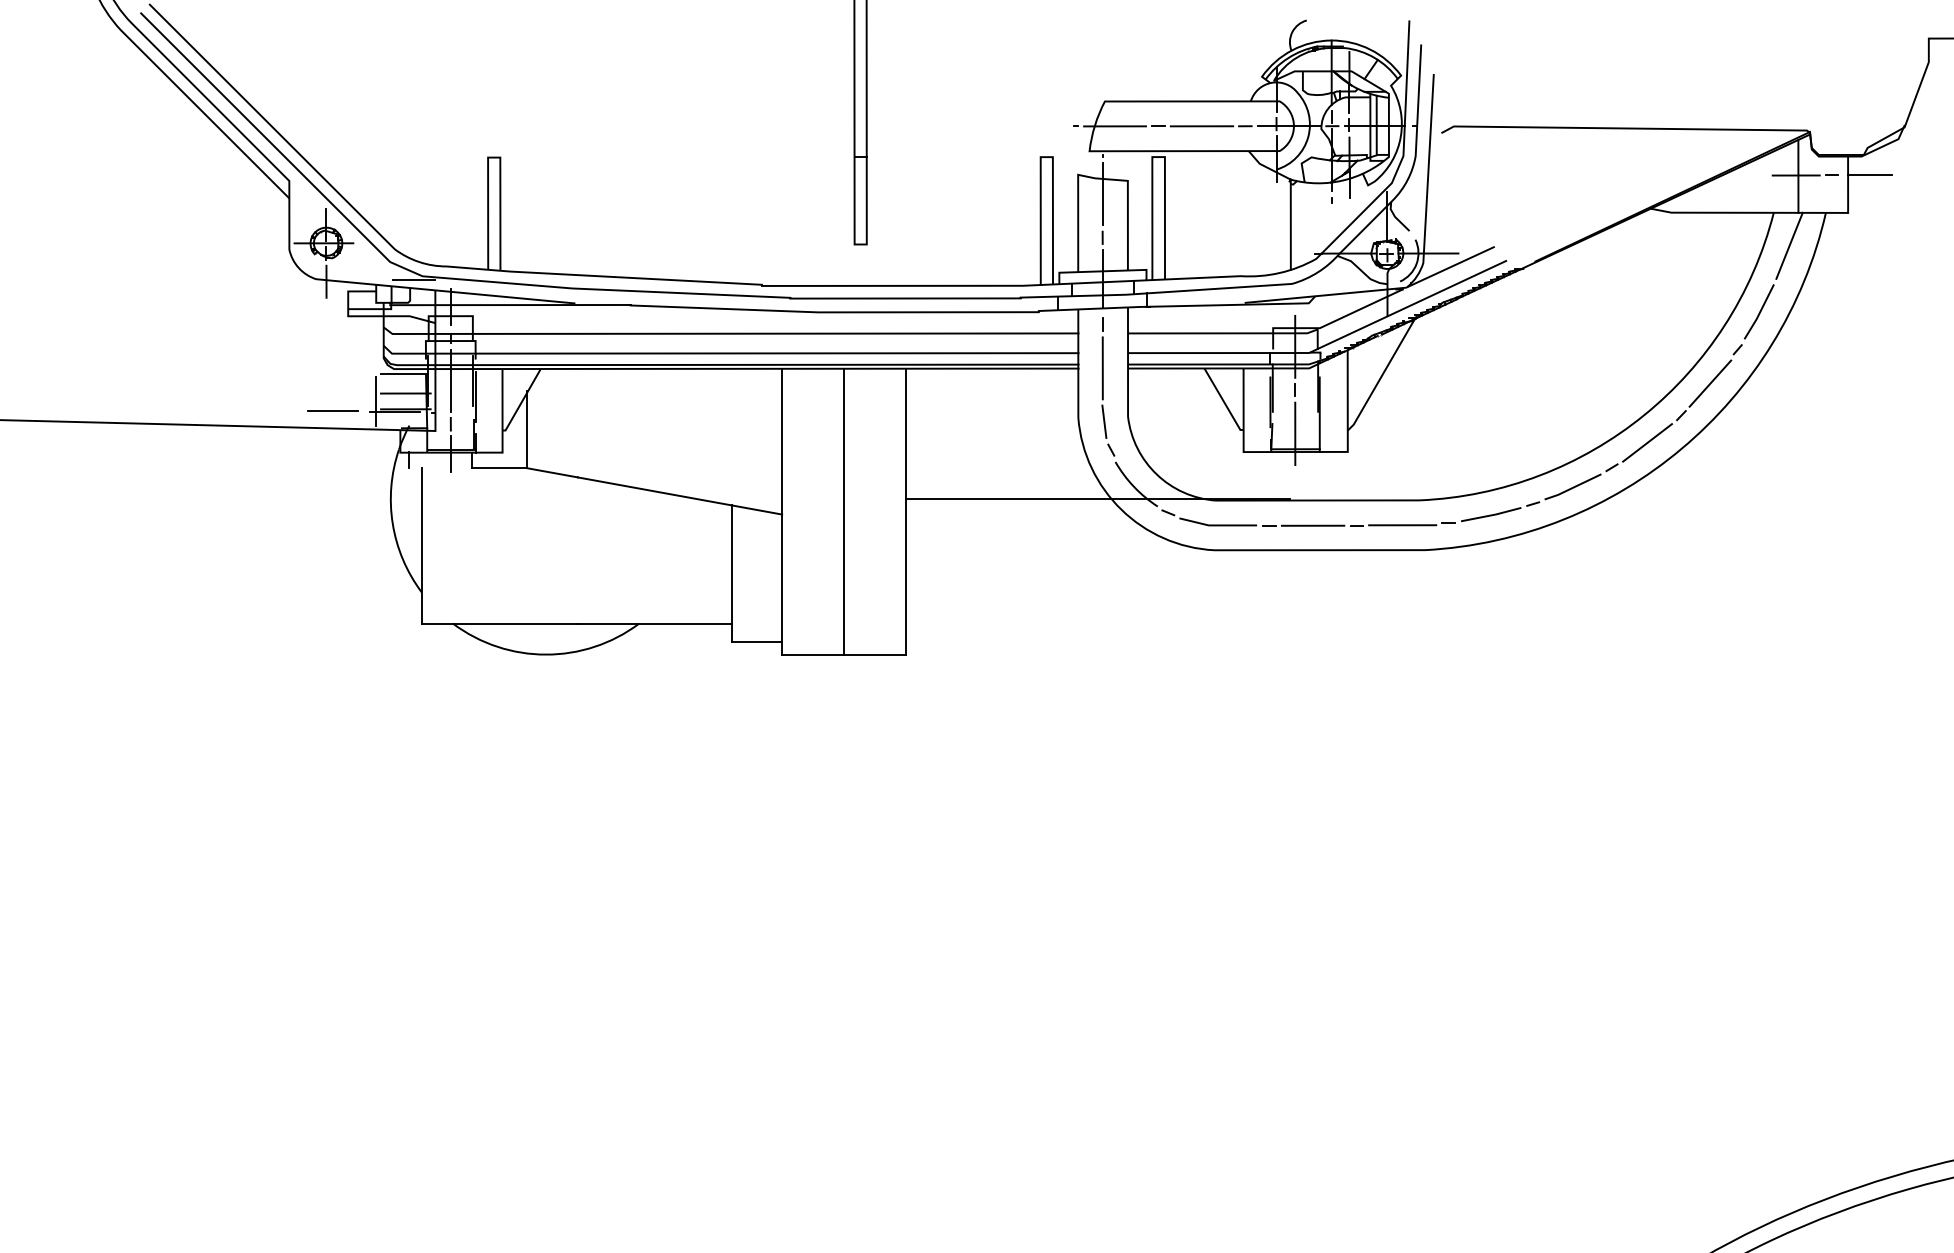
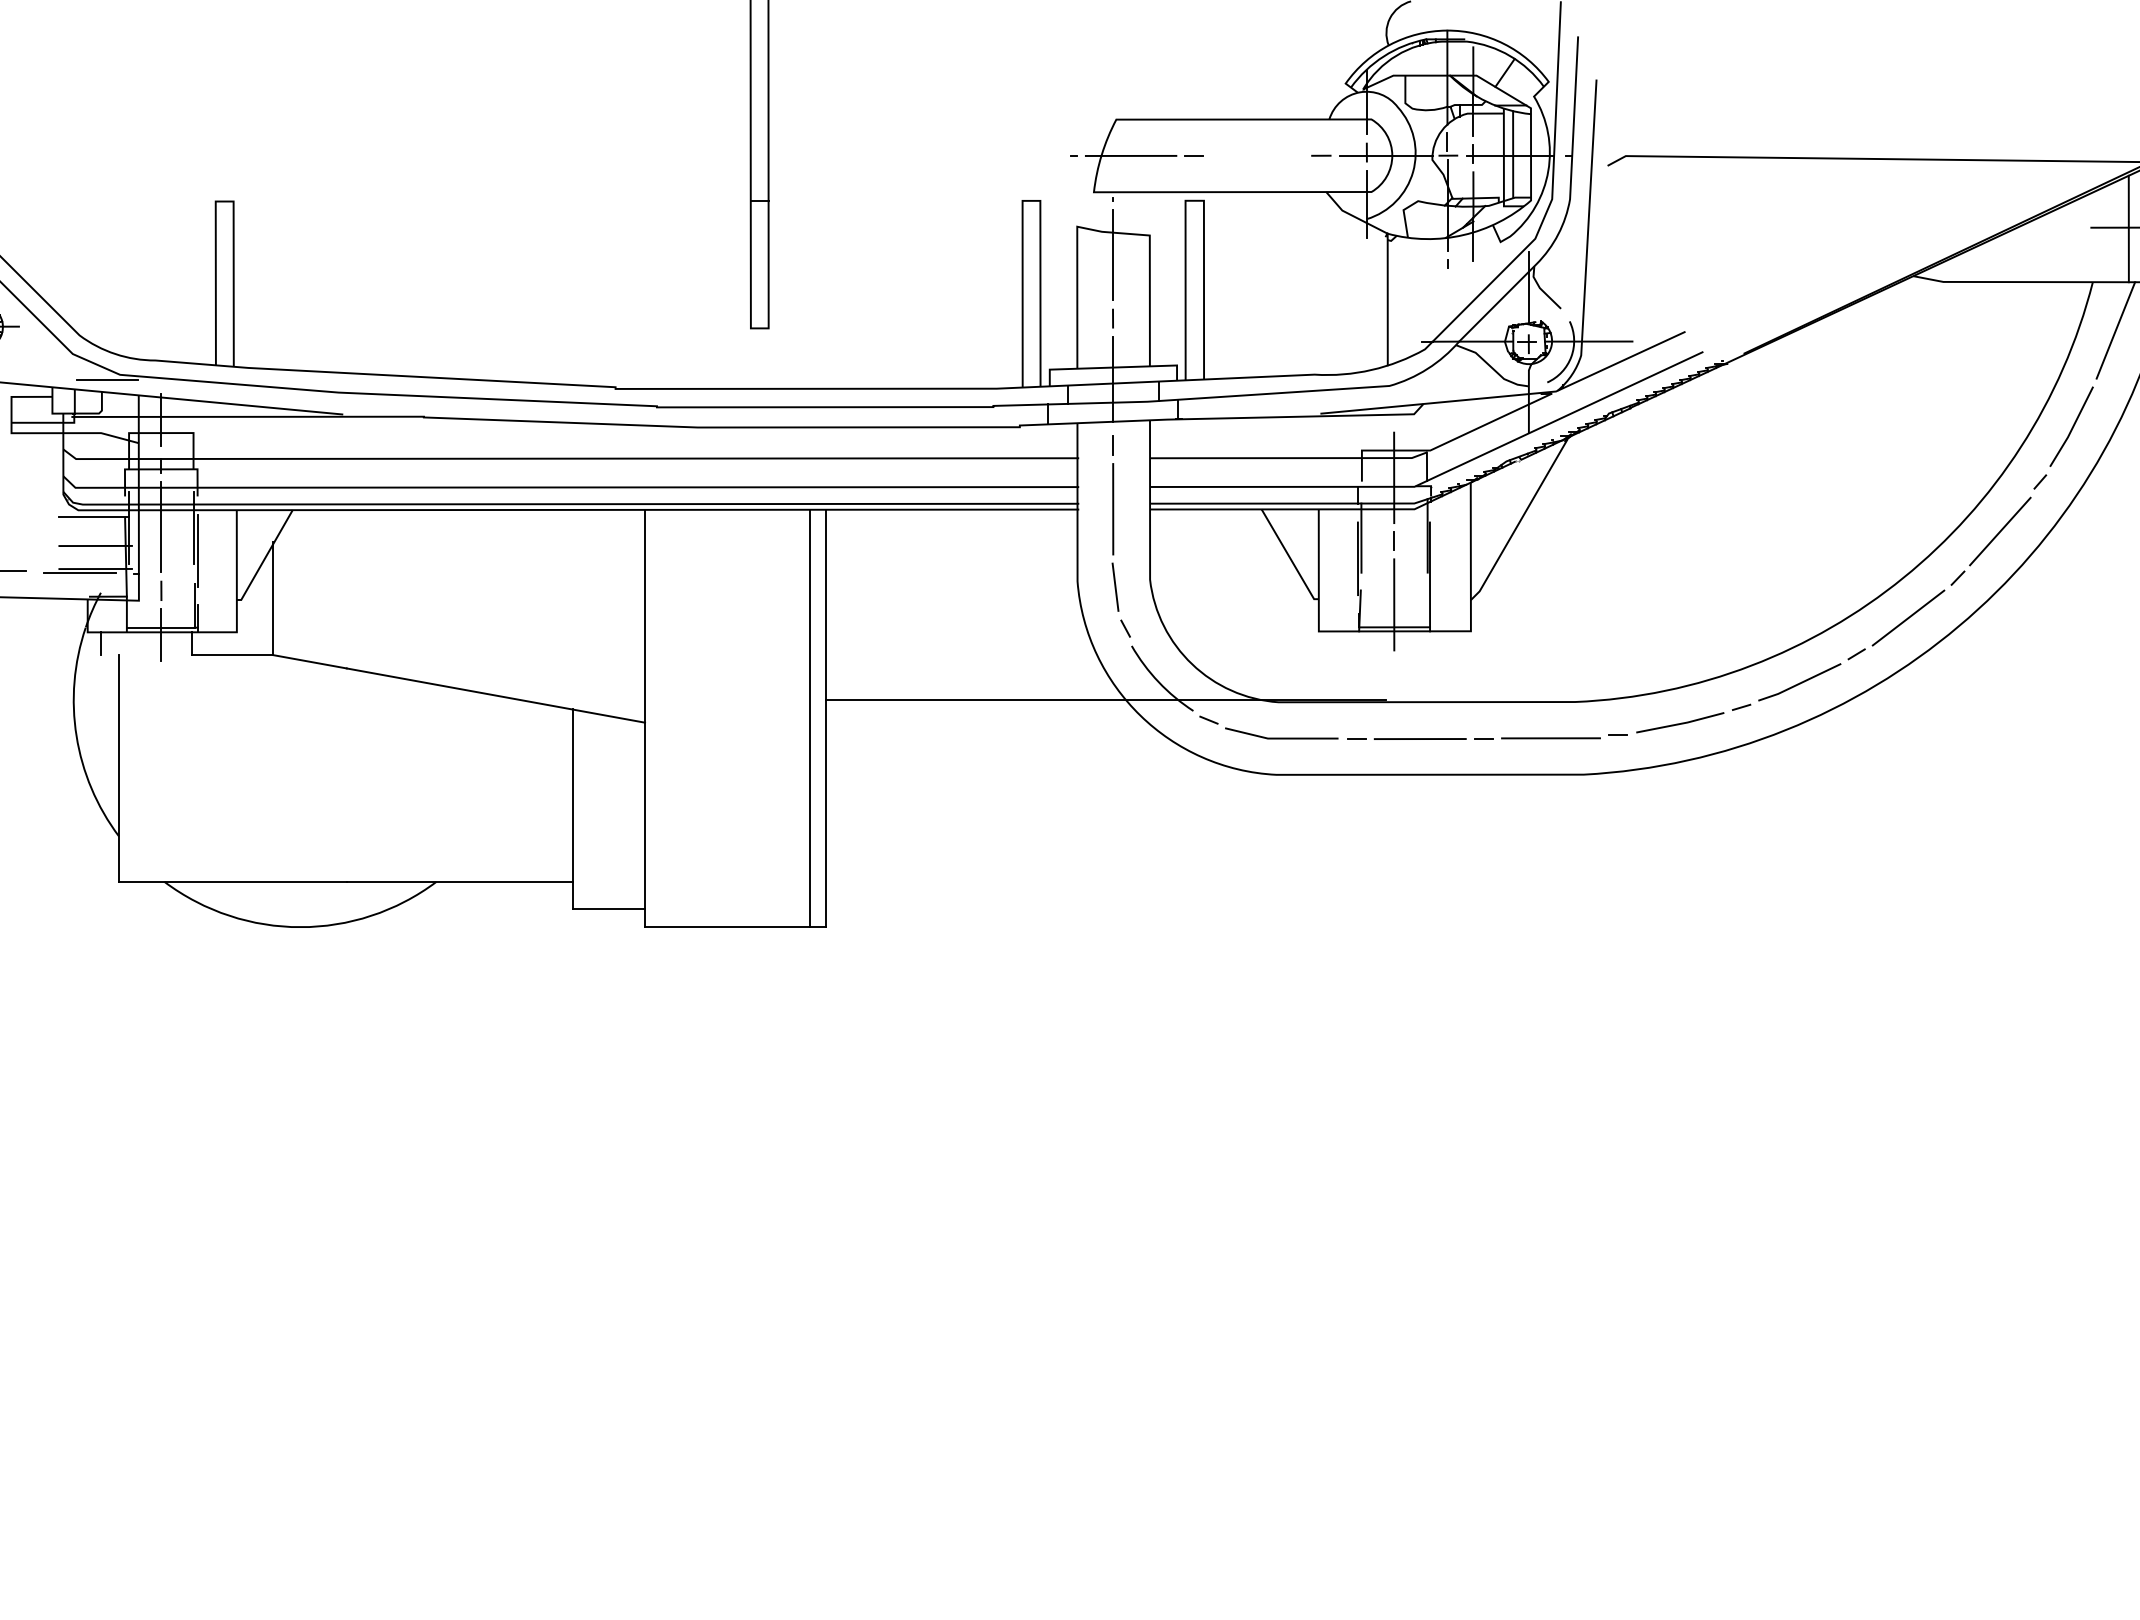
line: (1201, 126) -> (1257, 156), removed
line: (376, 401) -> (52, 557), removed
line: (844, 511) -> (810, 718), moved

